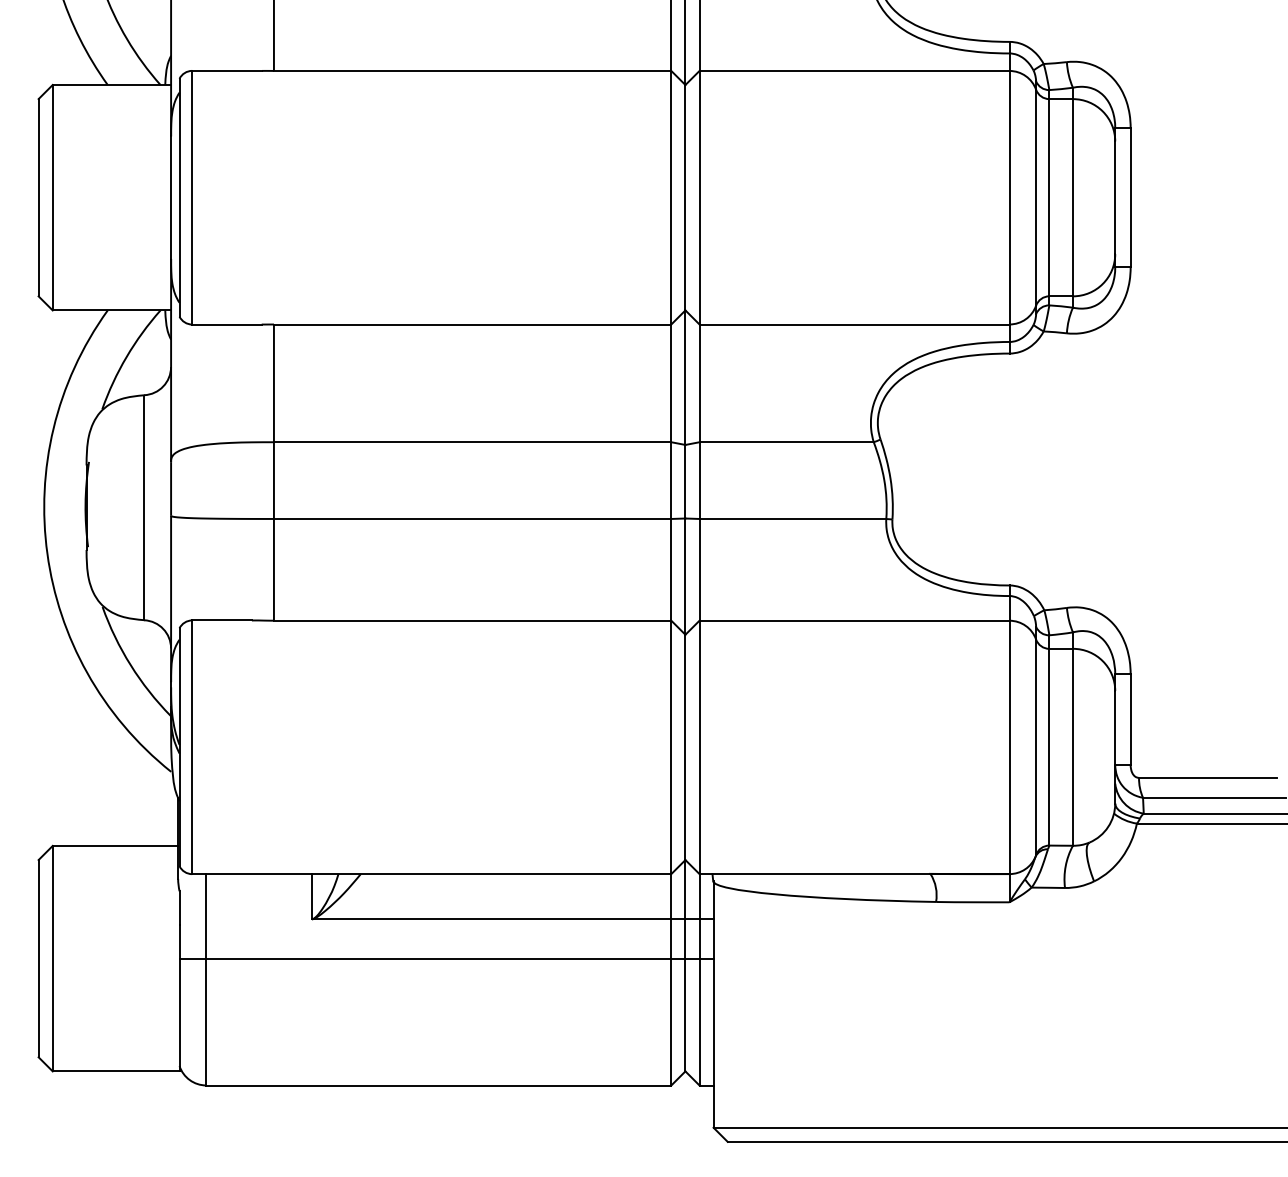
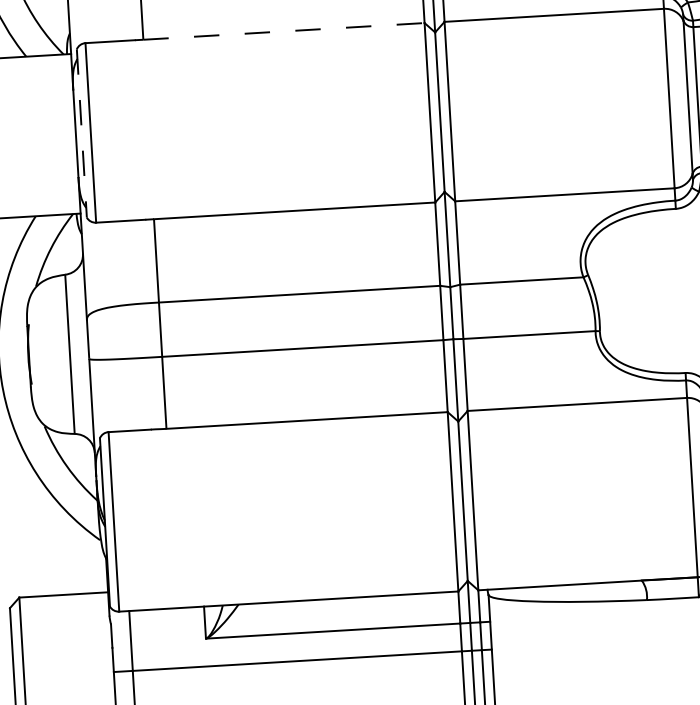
line: (472, 70) -> (283, 31), solid -> dashed
line: (179, 197) -> (81, 133), solid -> dashed

